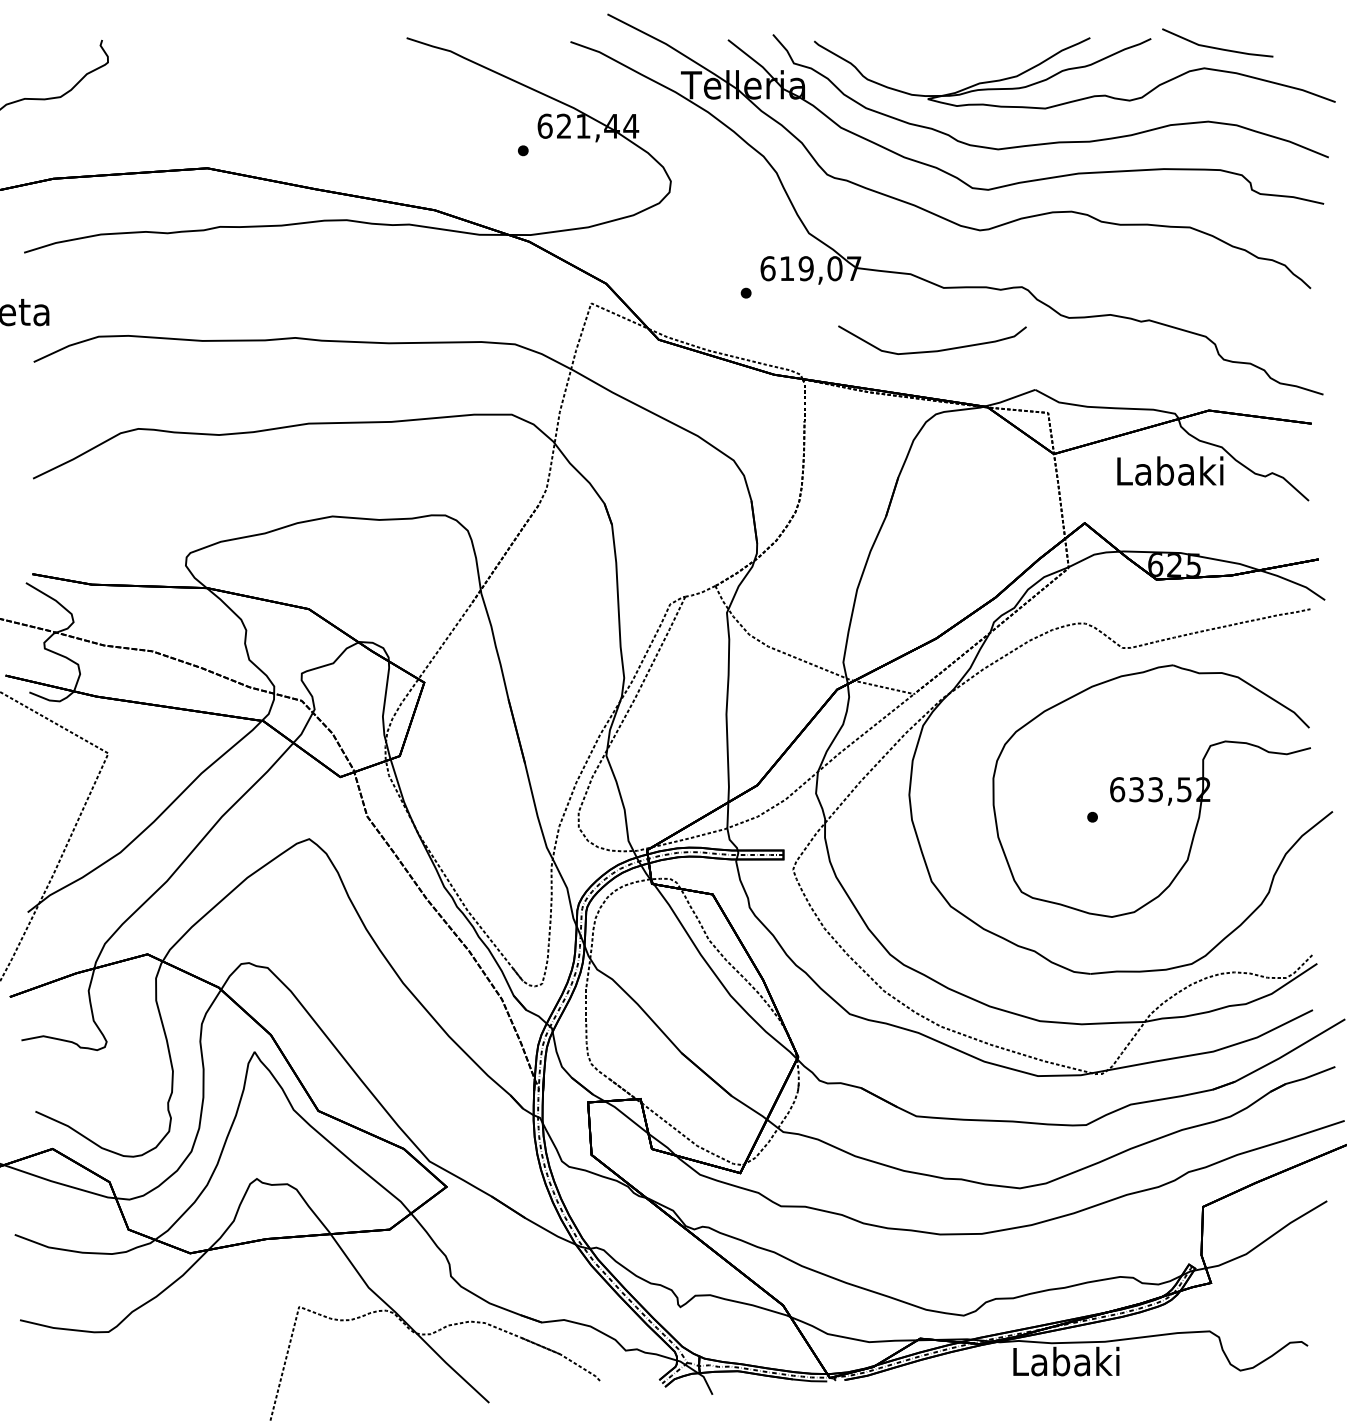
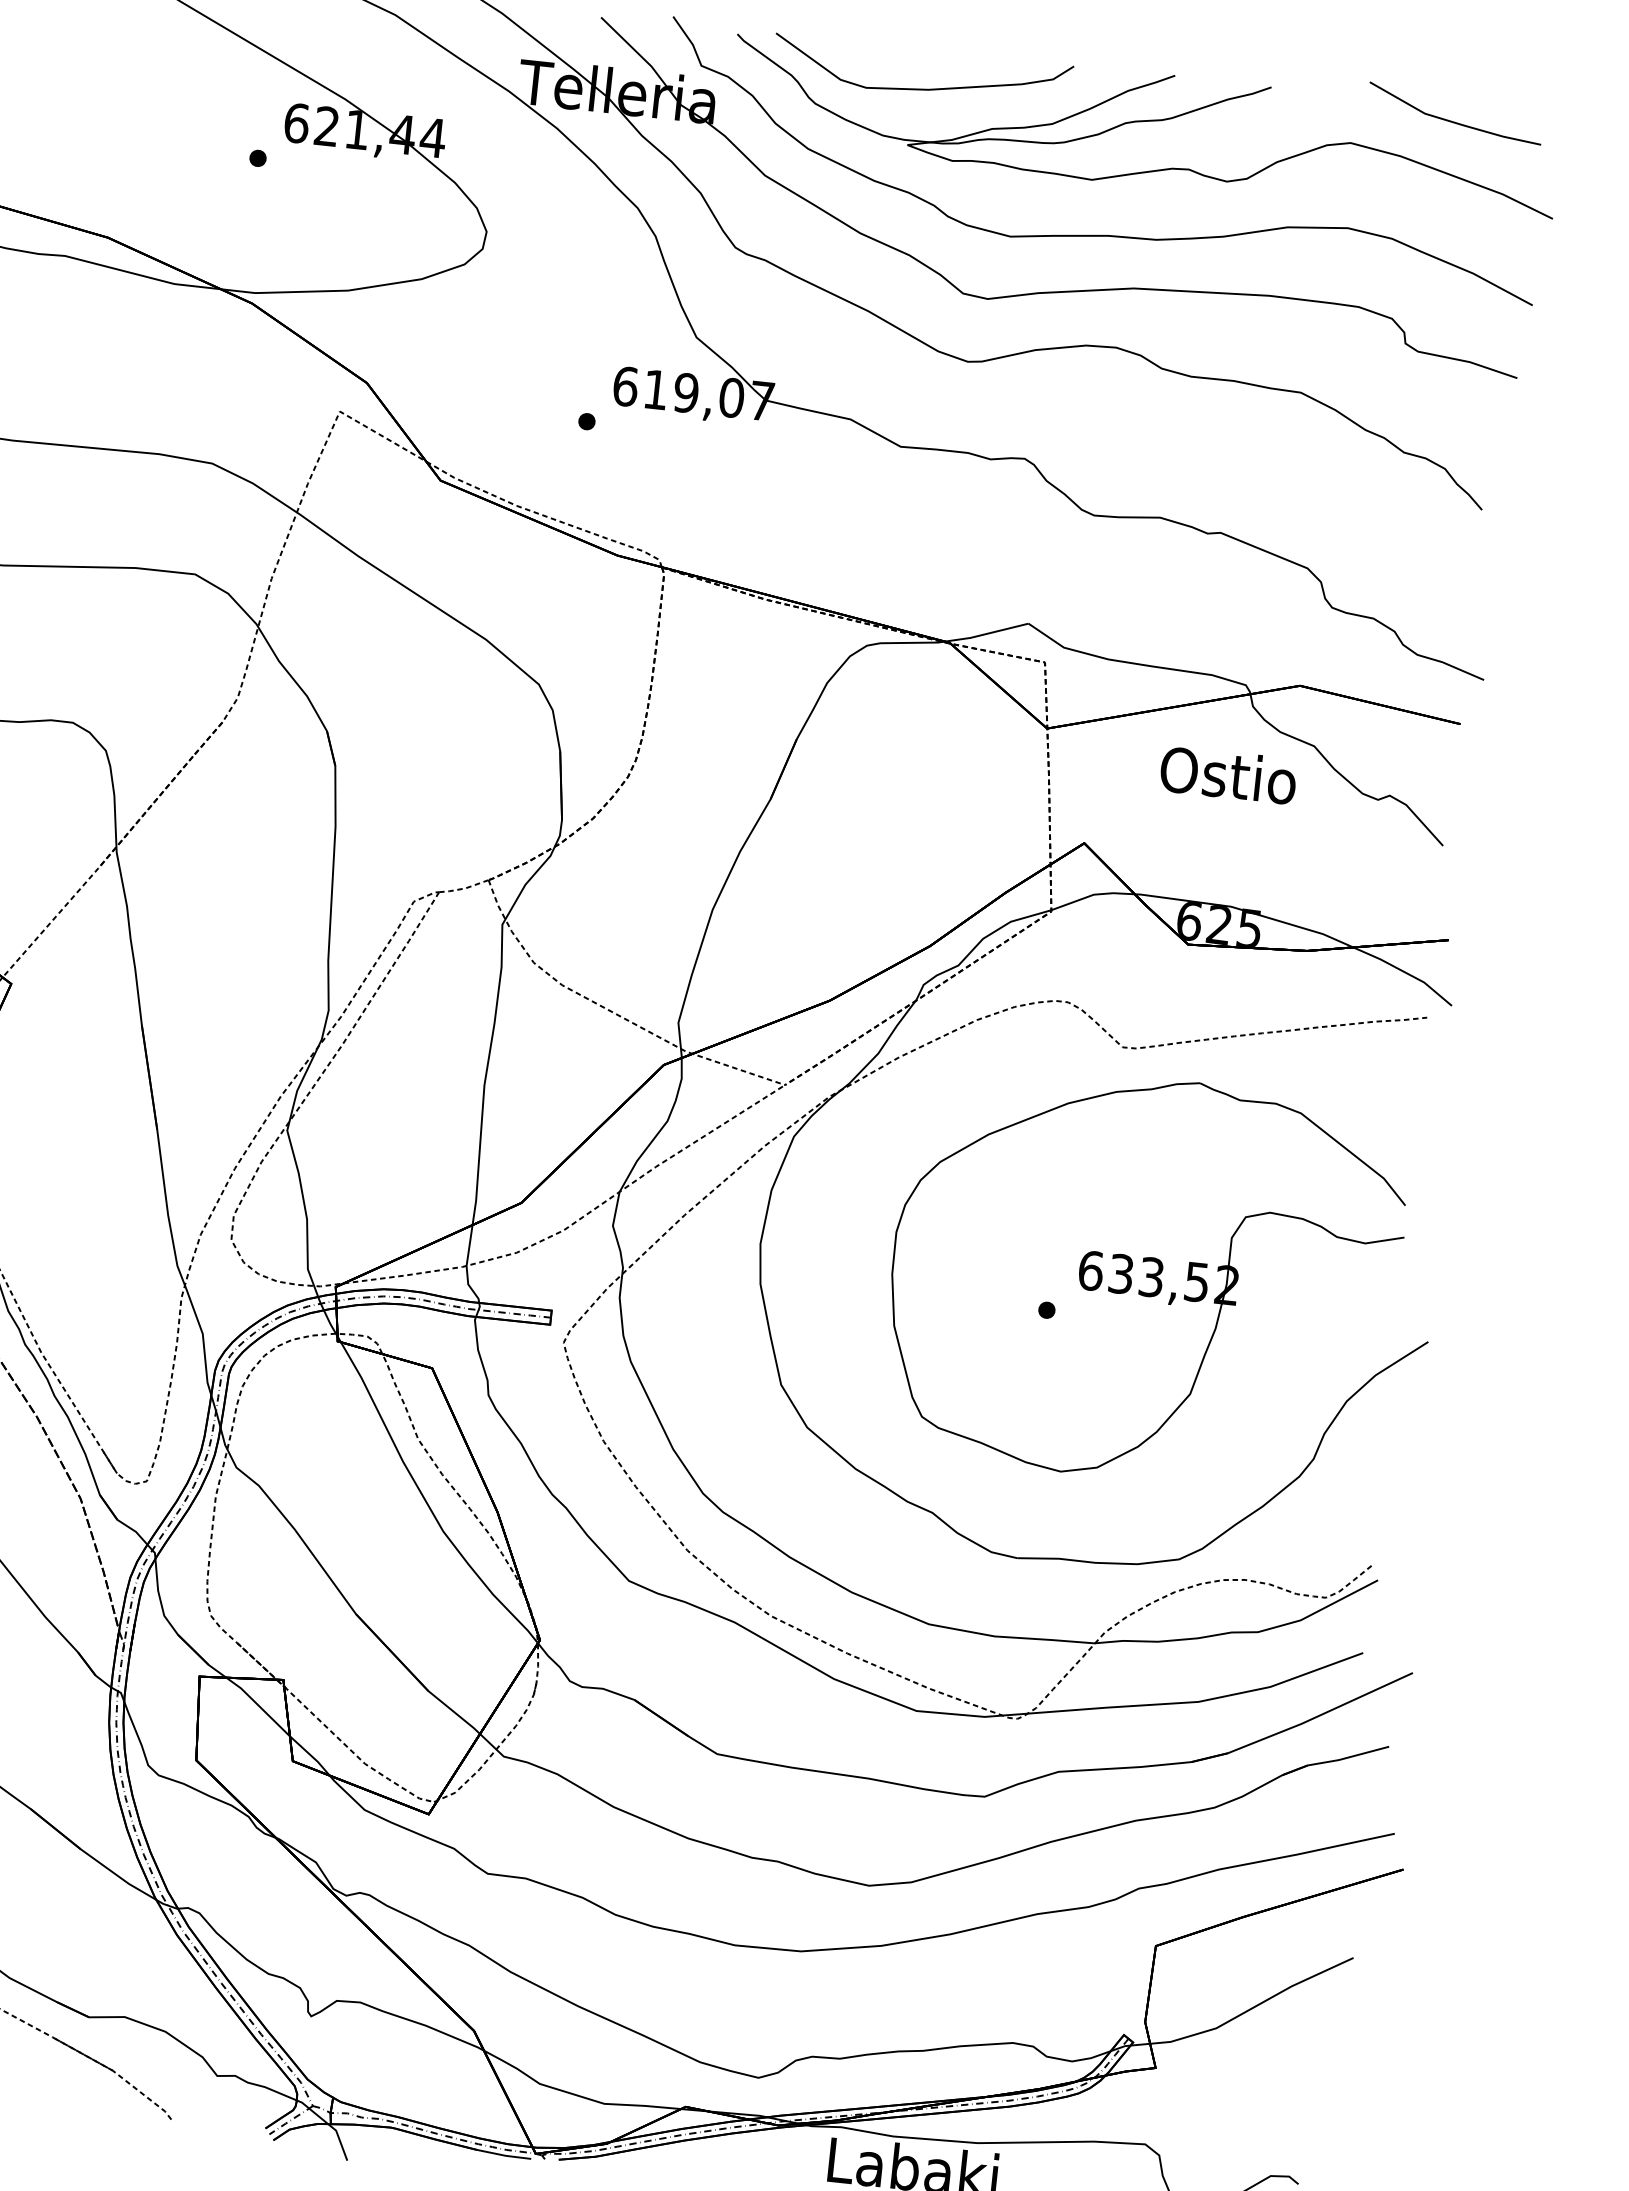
line: (1217, 47) -> (1454, 120), moved
curve: (932, 350) -> (921, 87), moved
text: (1170, 470) -> (1228, 774), Labaki -> Ostio

